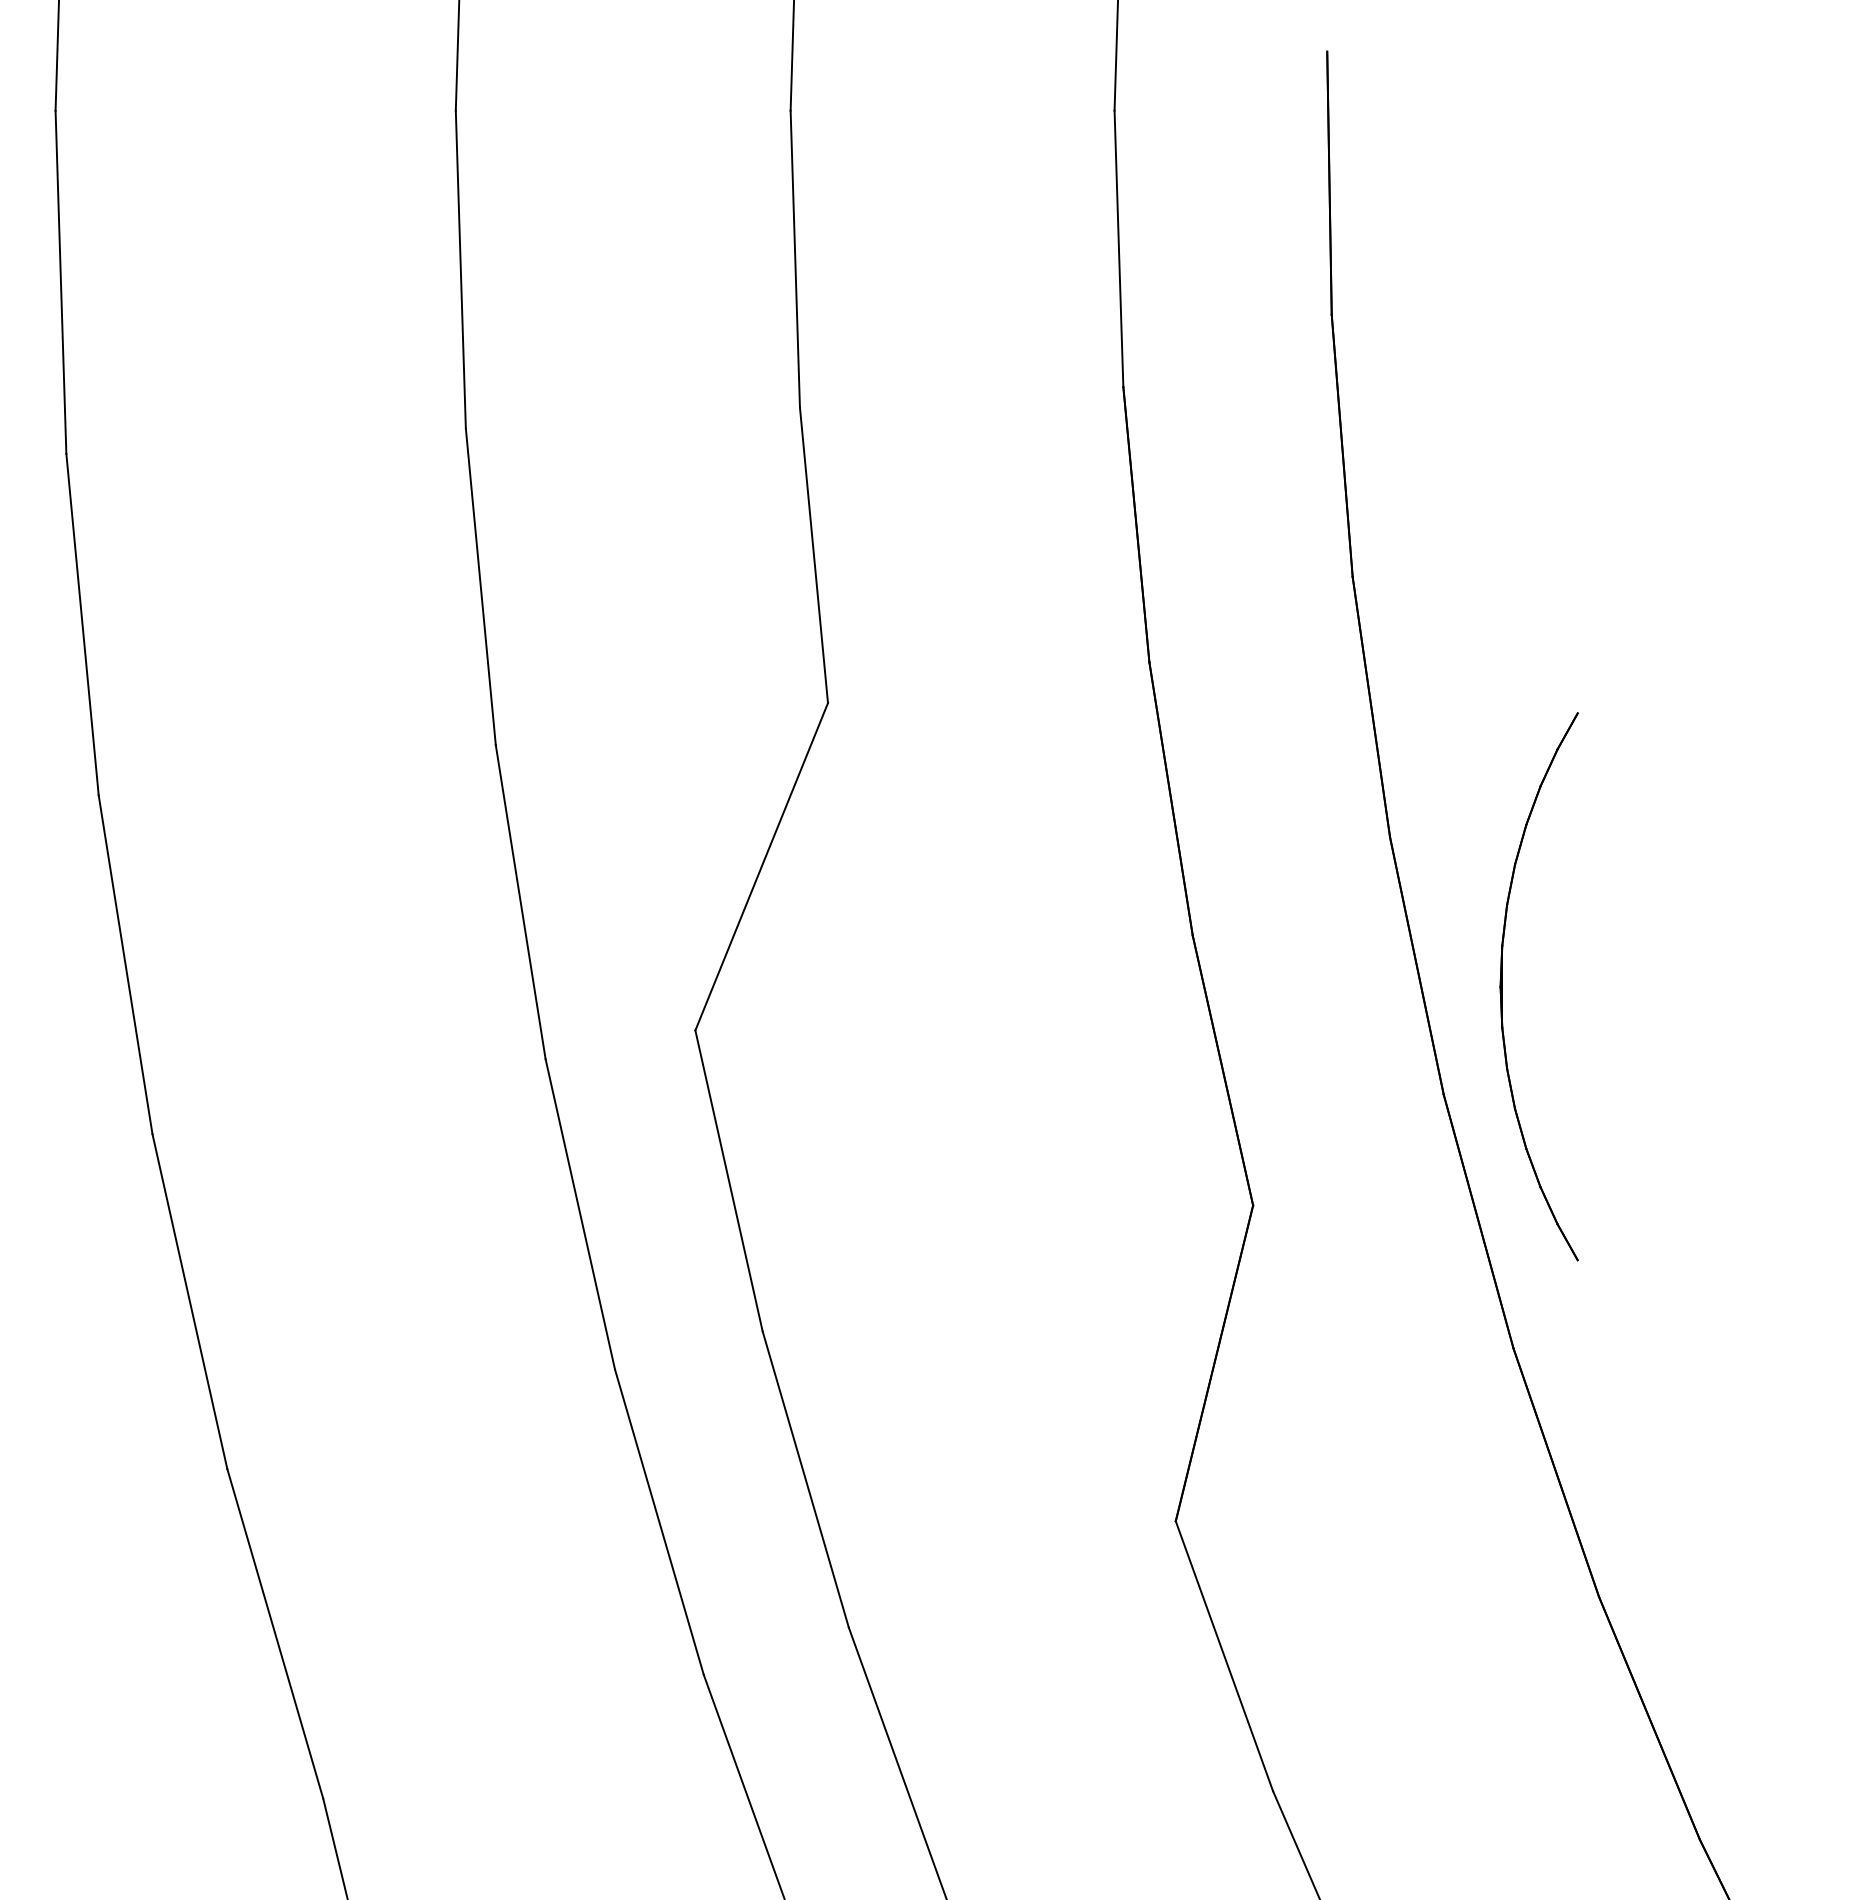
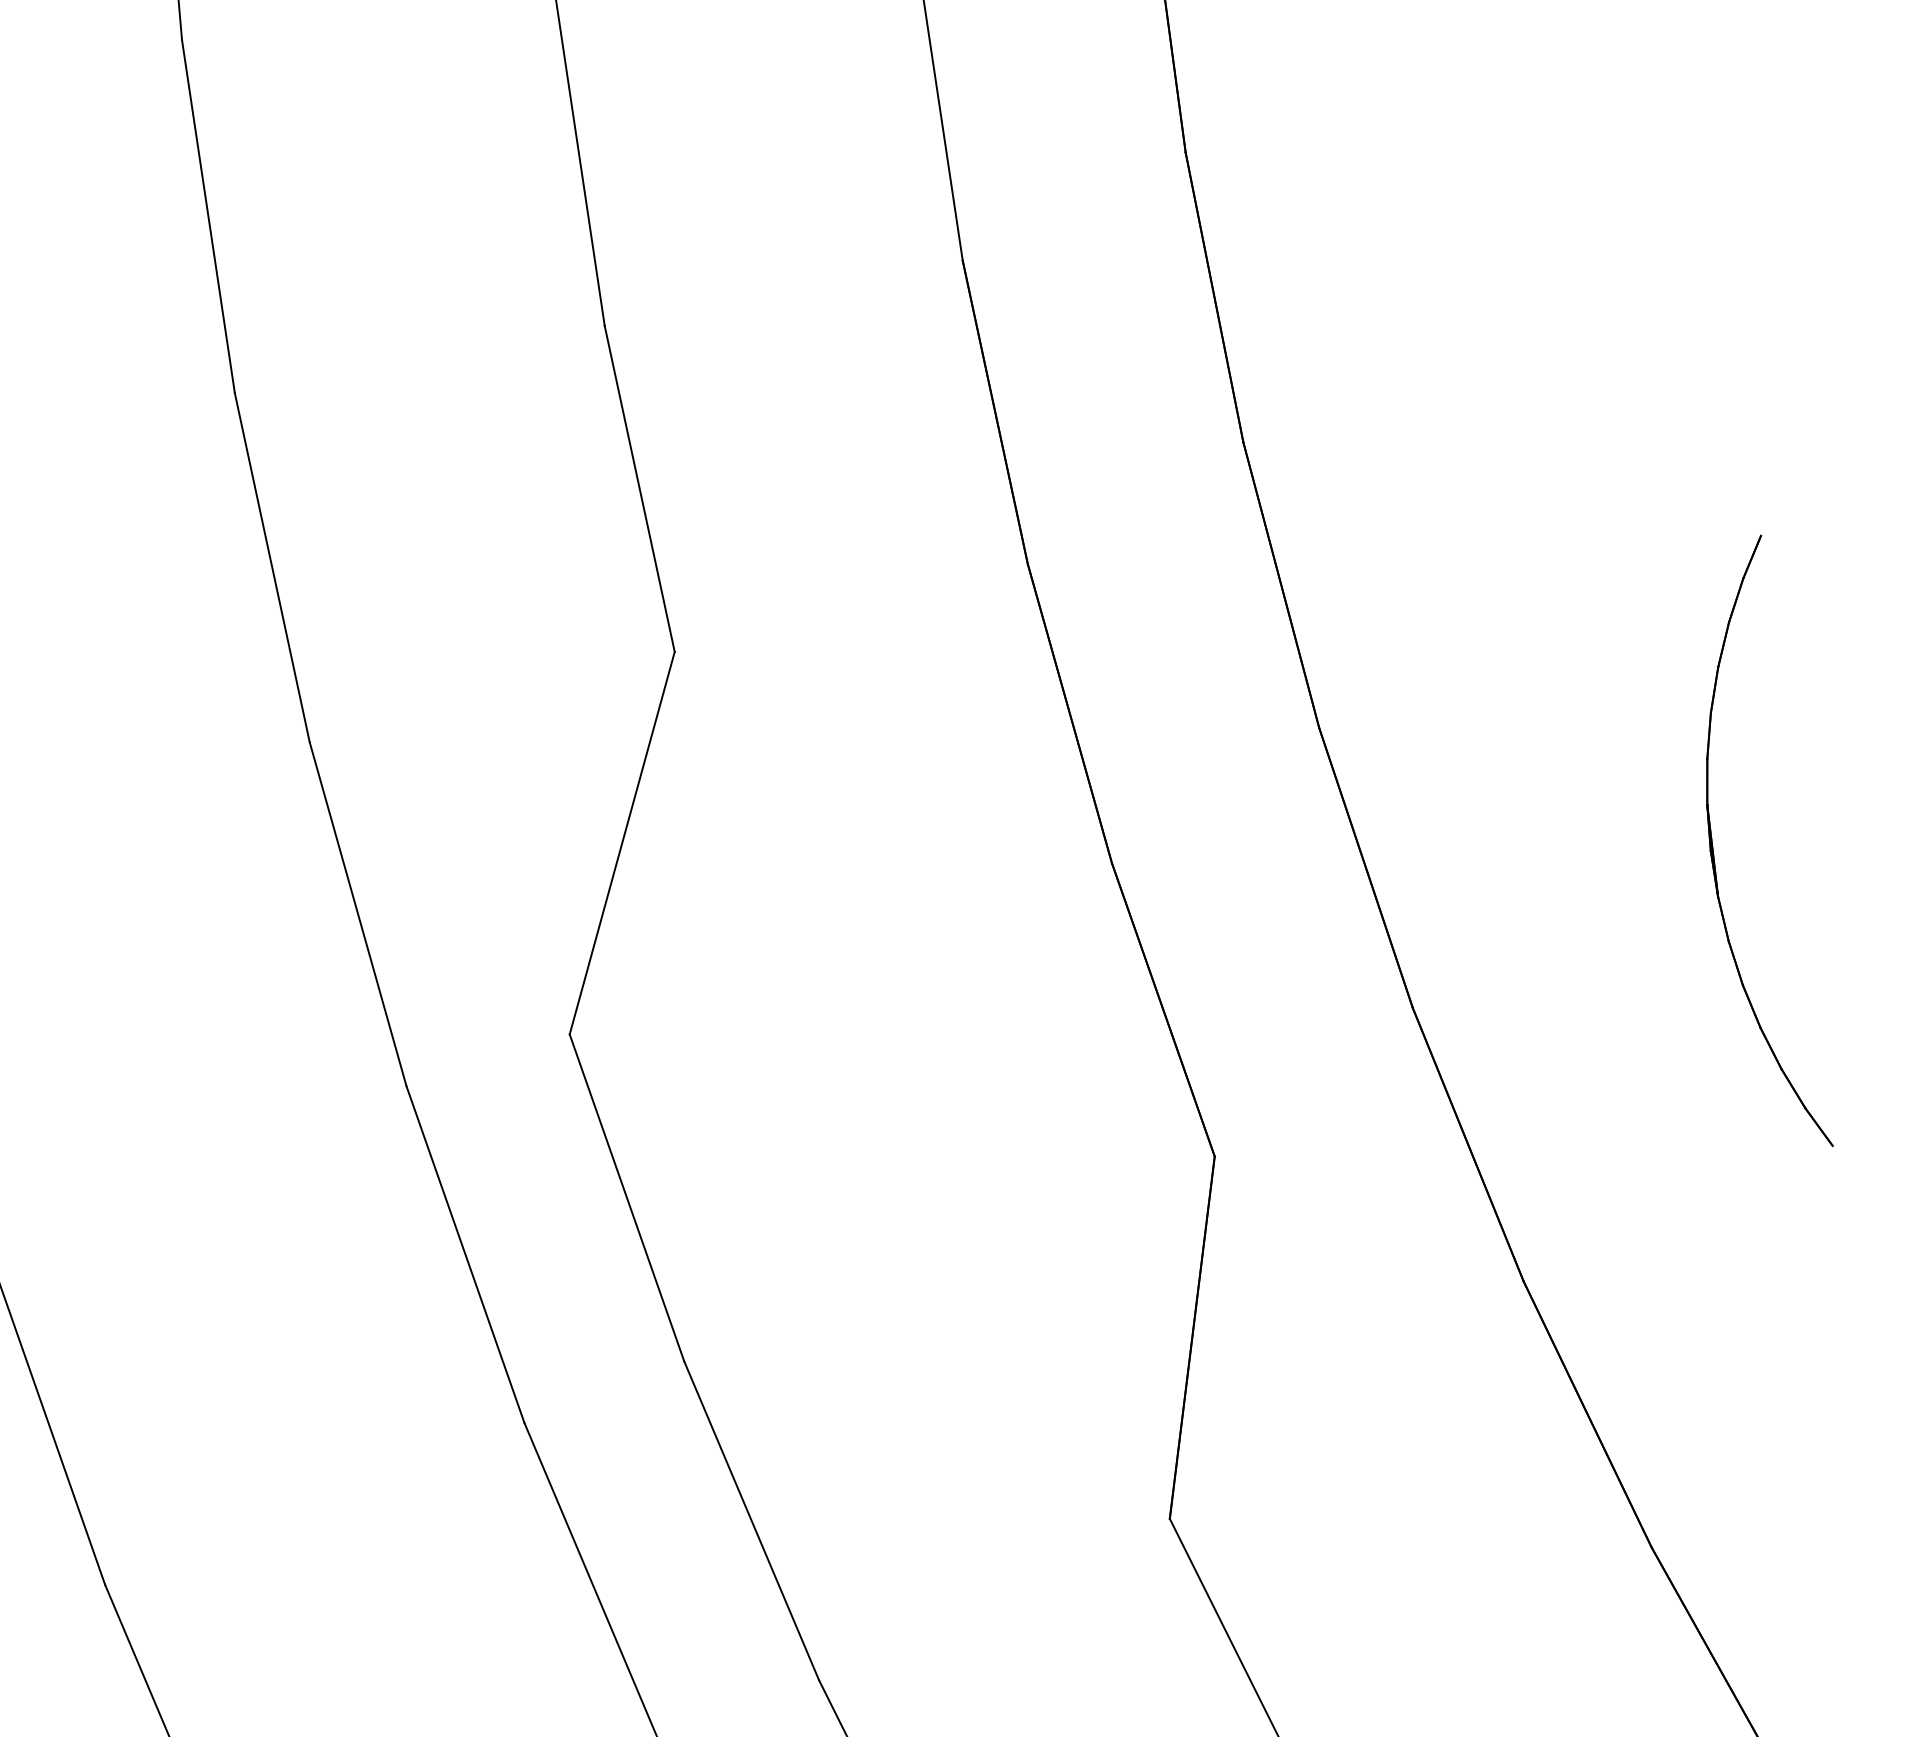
part: (1502, 986) -> (1712, 850), moved

